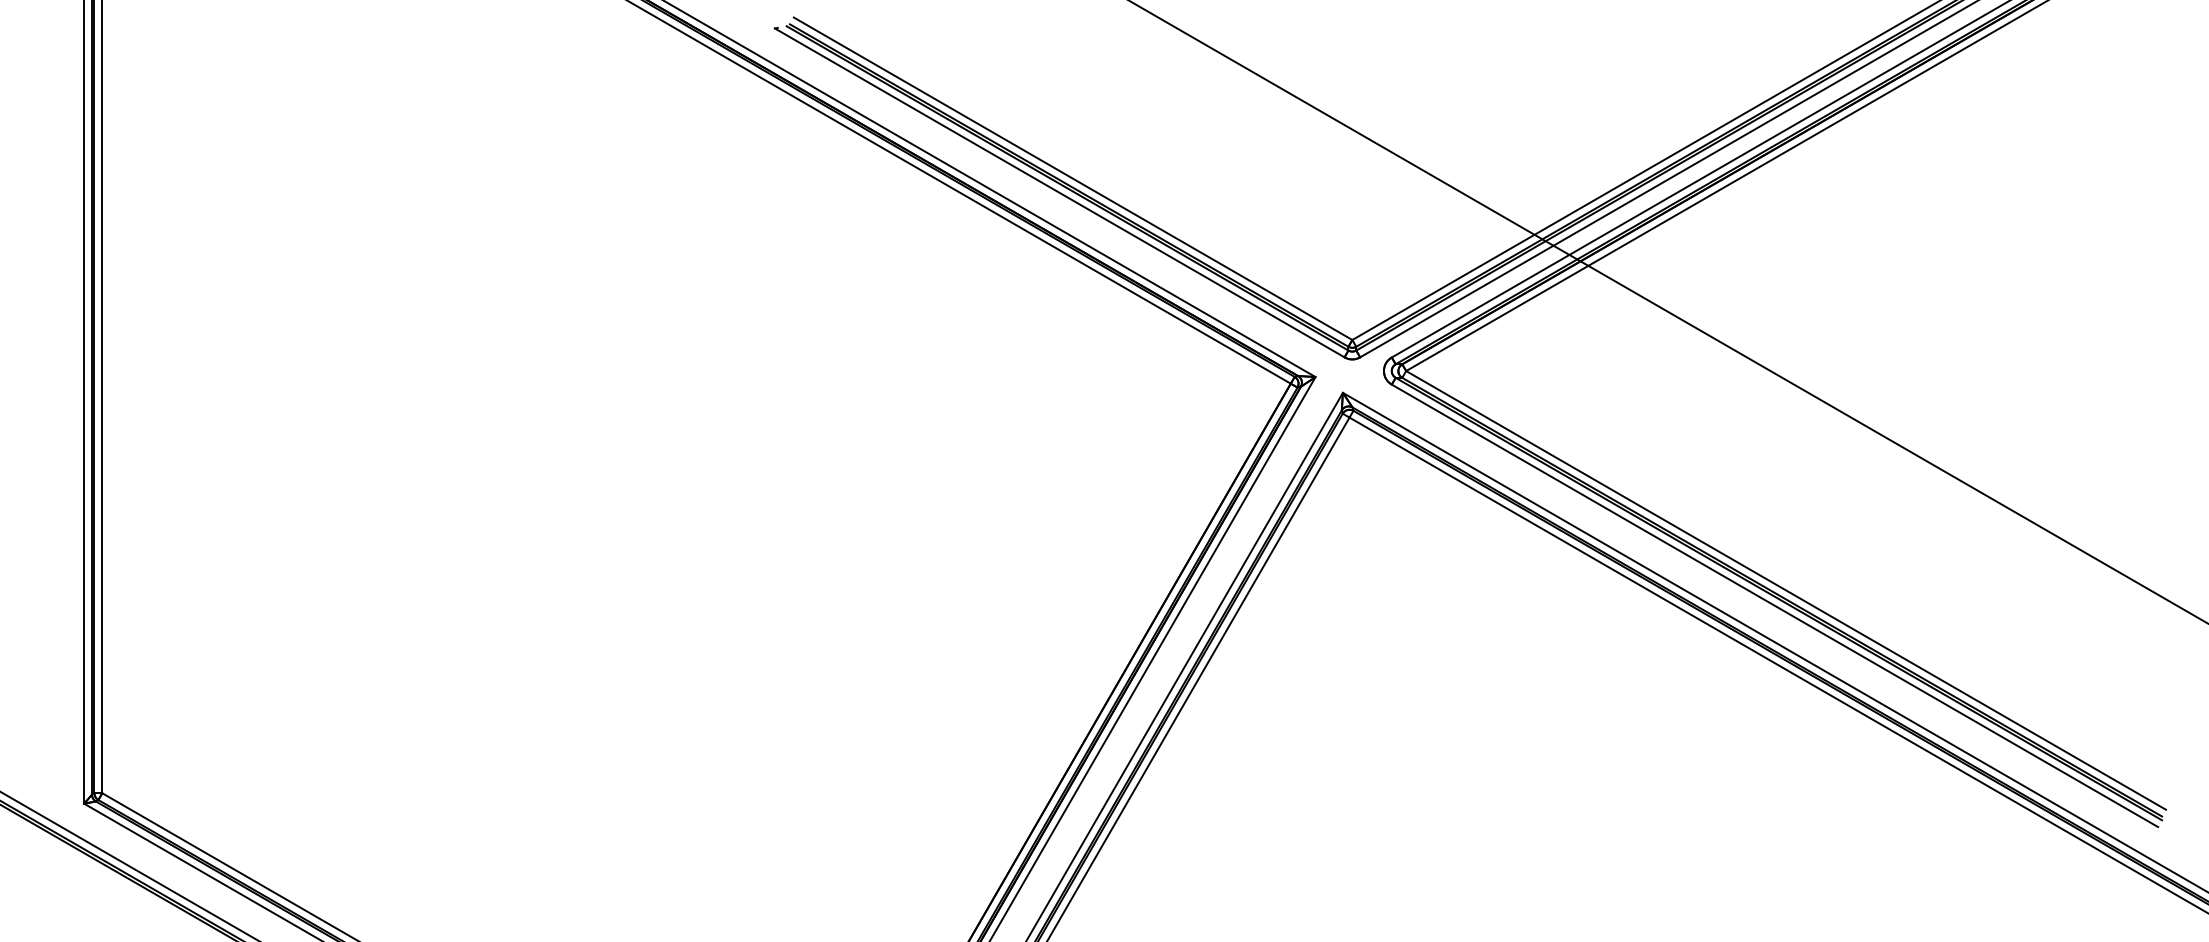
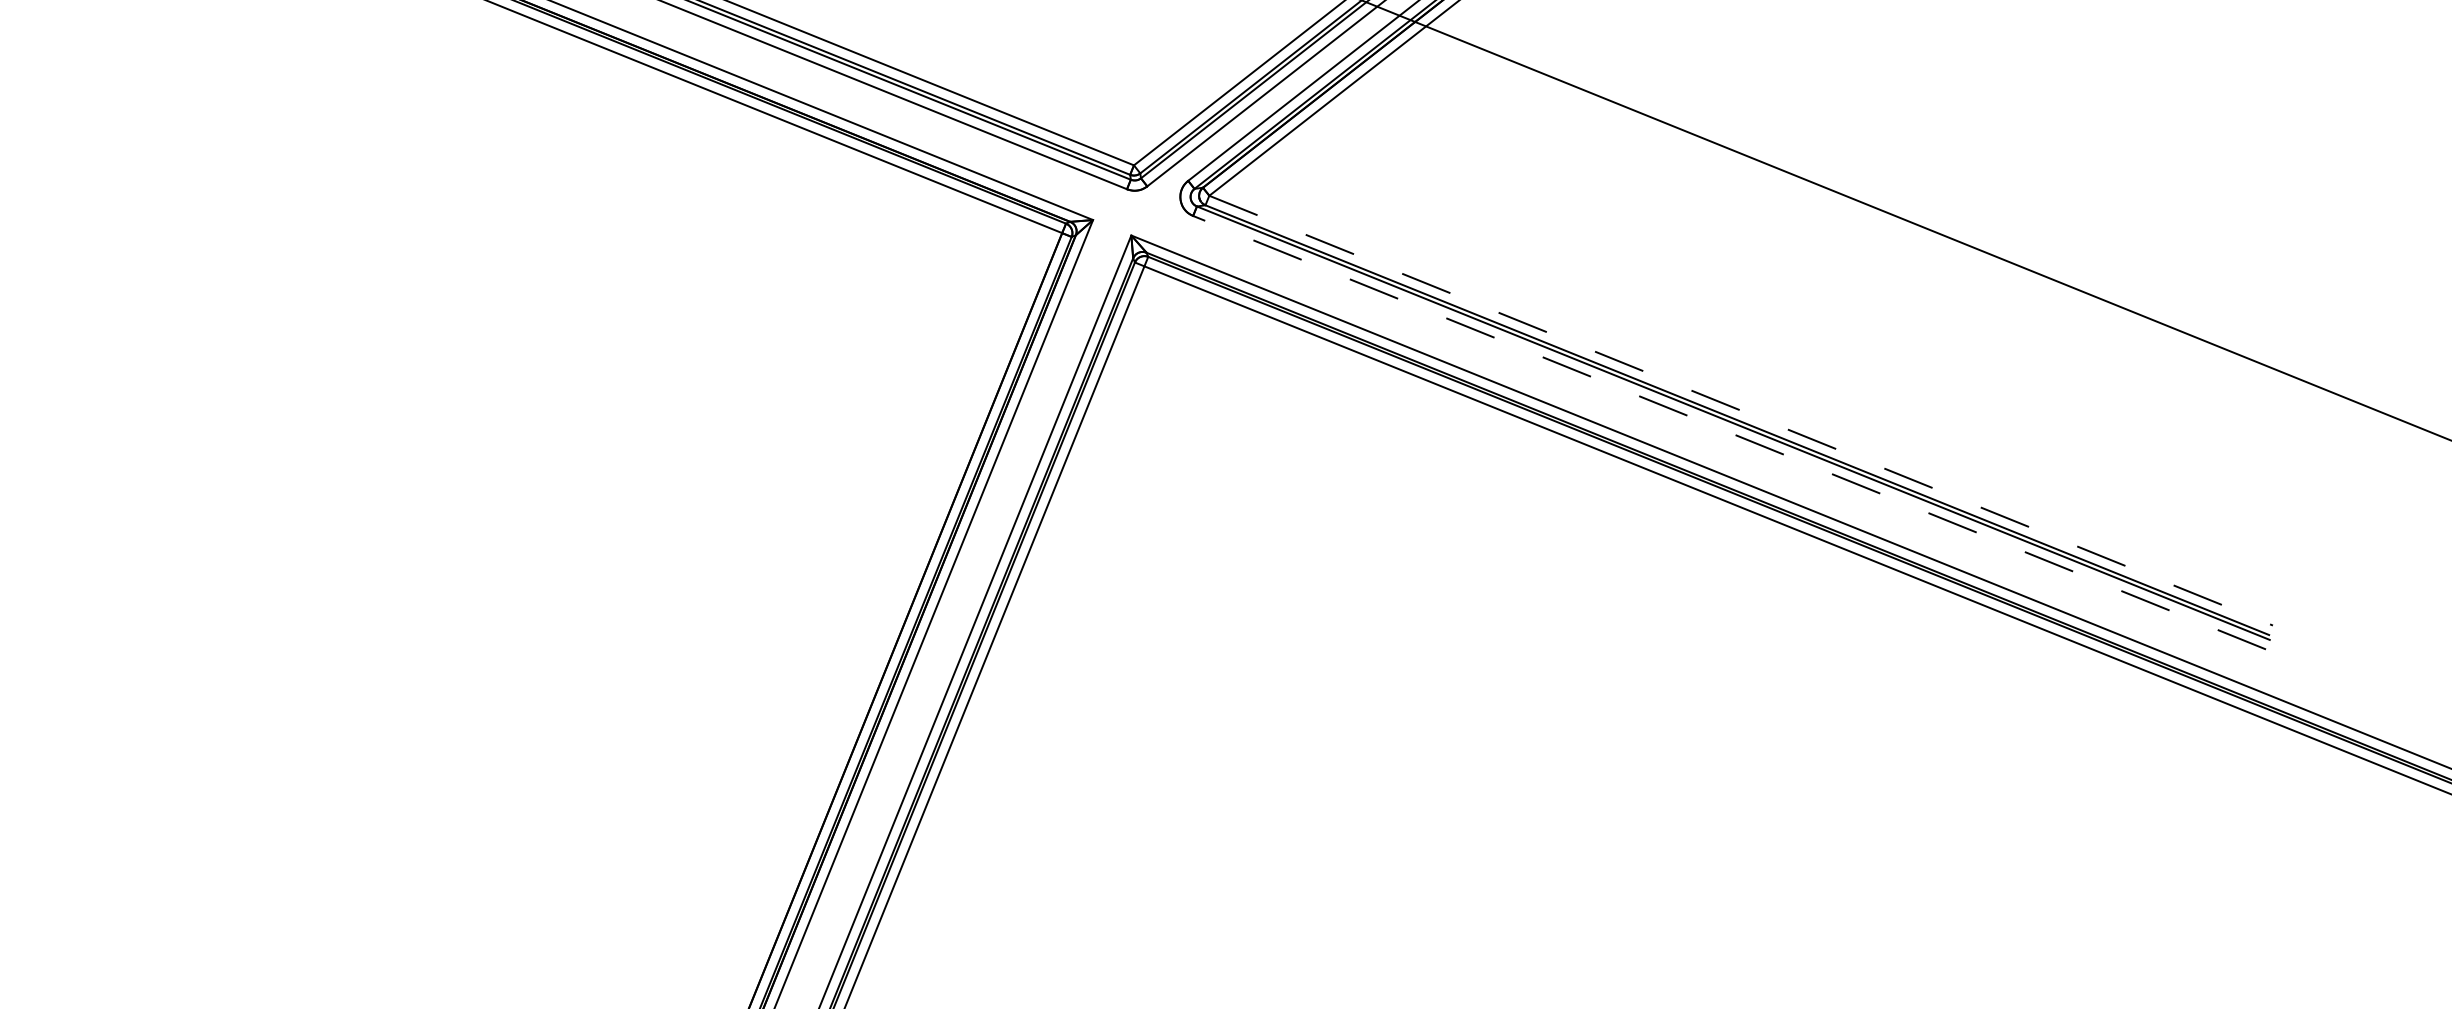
line: (1786, 590) -> (1741, 410), solid -> dashed
line: (1774, 605) -> (1728, 432), solid -> dashed

